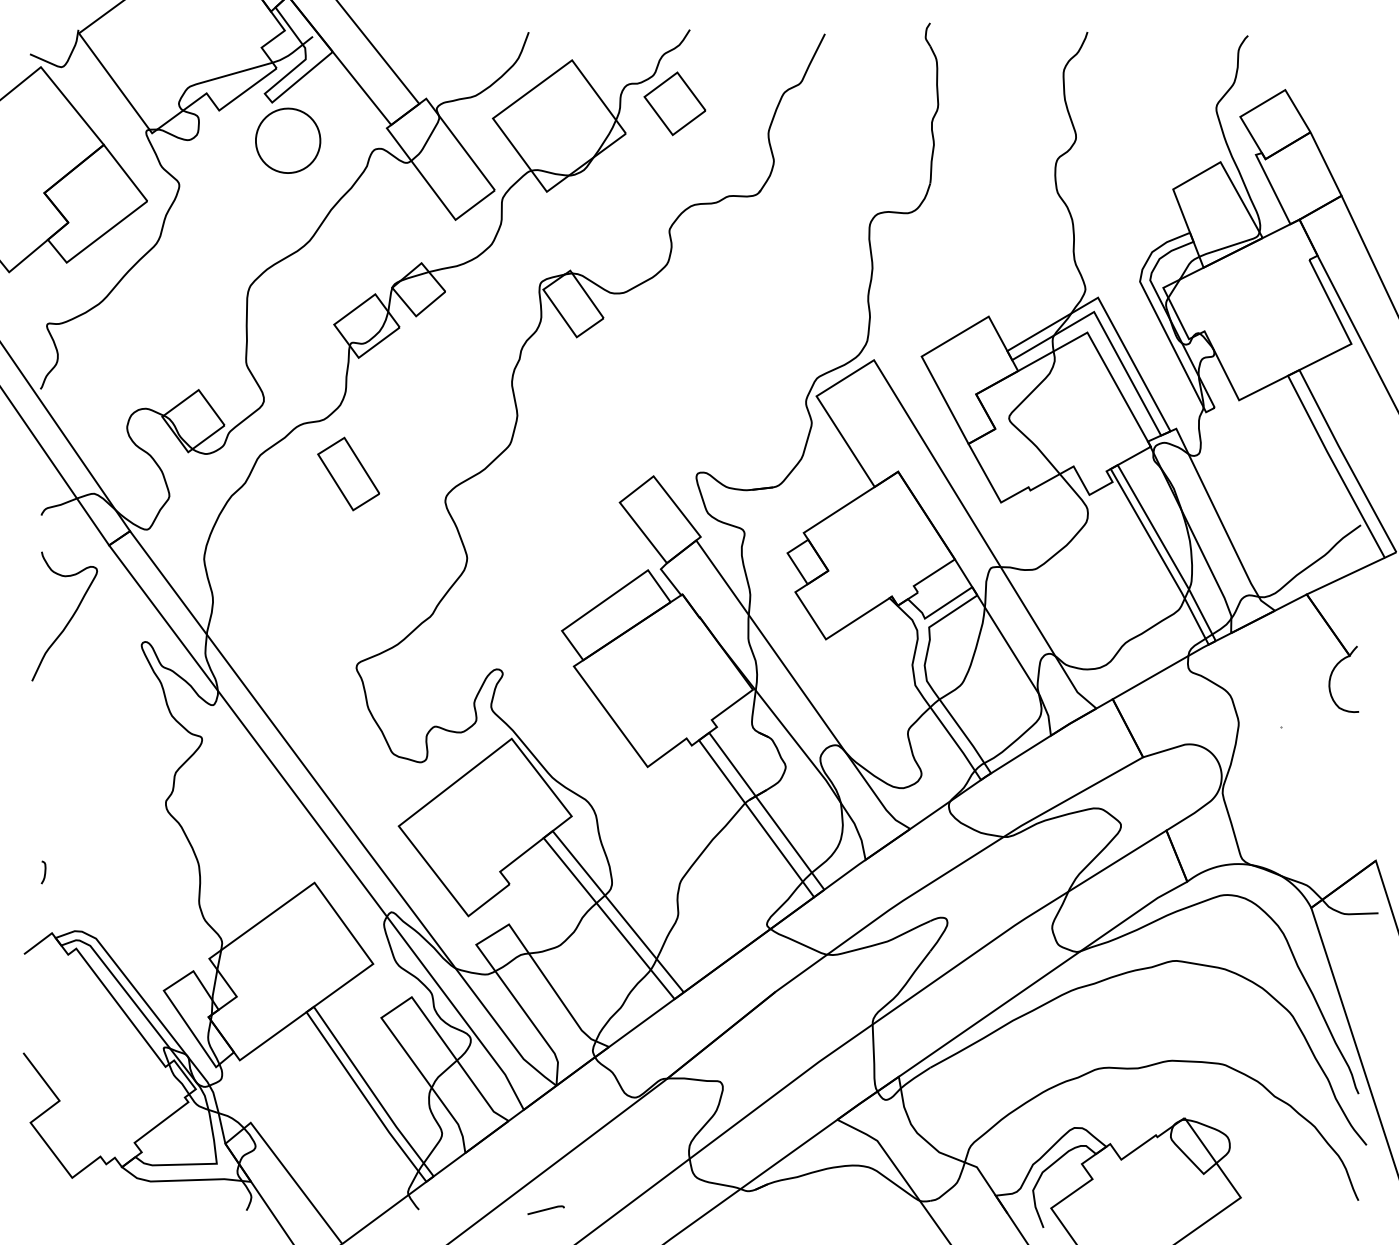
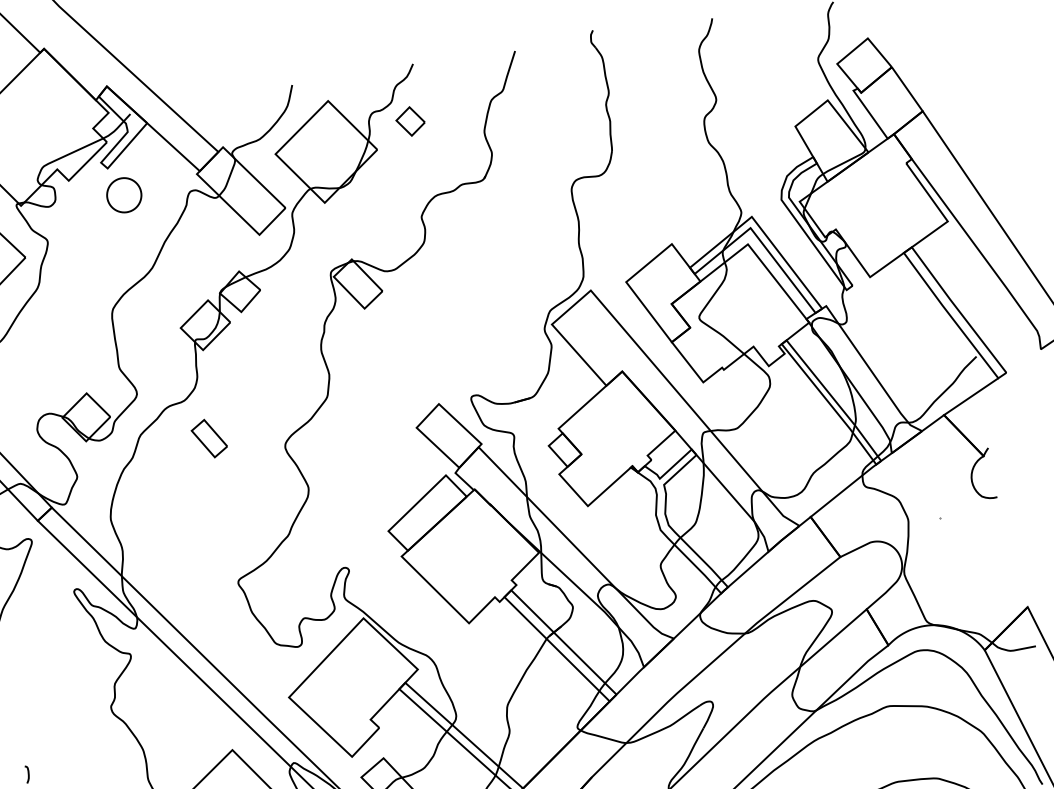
part: (674, 103) -> (410, 121), size x0.6
part: (288, 140) -> (124, 195), size x0.7
part: (348, 473) -> (209, 438), size x0.7

